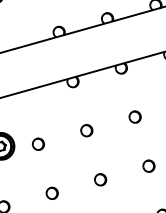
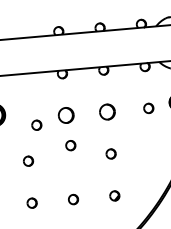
part: (135, 116) -> (107, 111), size x1.6
part: (85, 130) -> (65, 115), size x1.6
part: (37, 143) -> (36, 124), moved
part: (100, 179) -> (70, 145), moved

